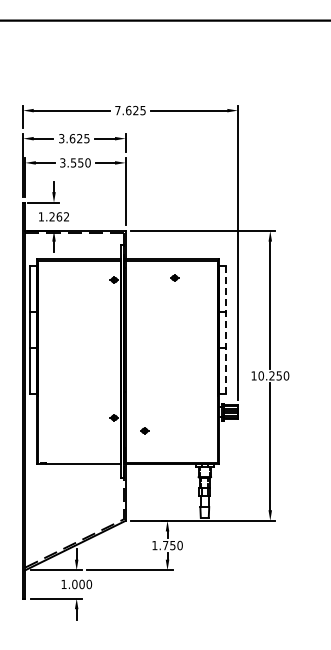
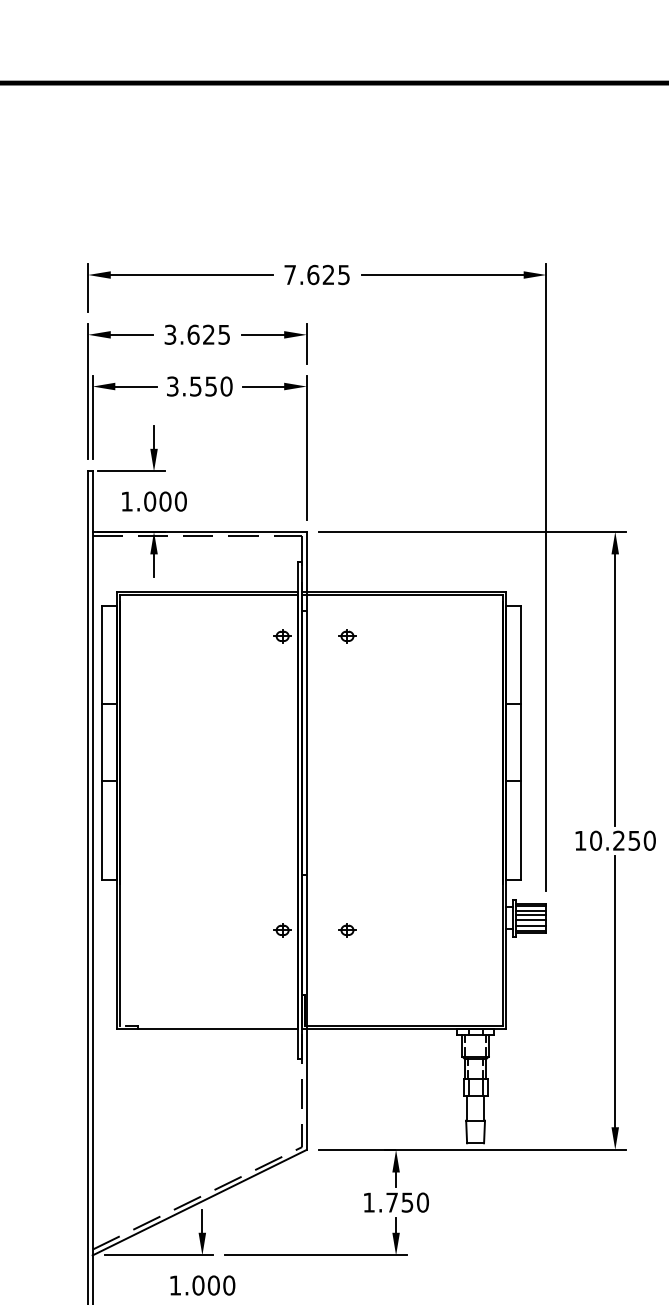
text: (59, 216) -> (165, 500), 1.262 -> 1.000
part: (174, 277) -> (346, 635), moved
line: (226, 329) -> (521, 741), dashed -> solid
part: (144, 430) -> (346, 929), moved

